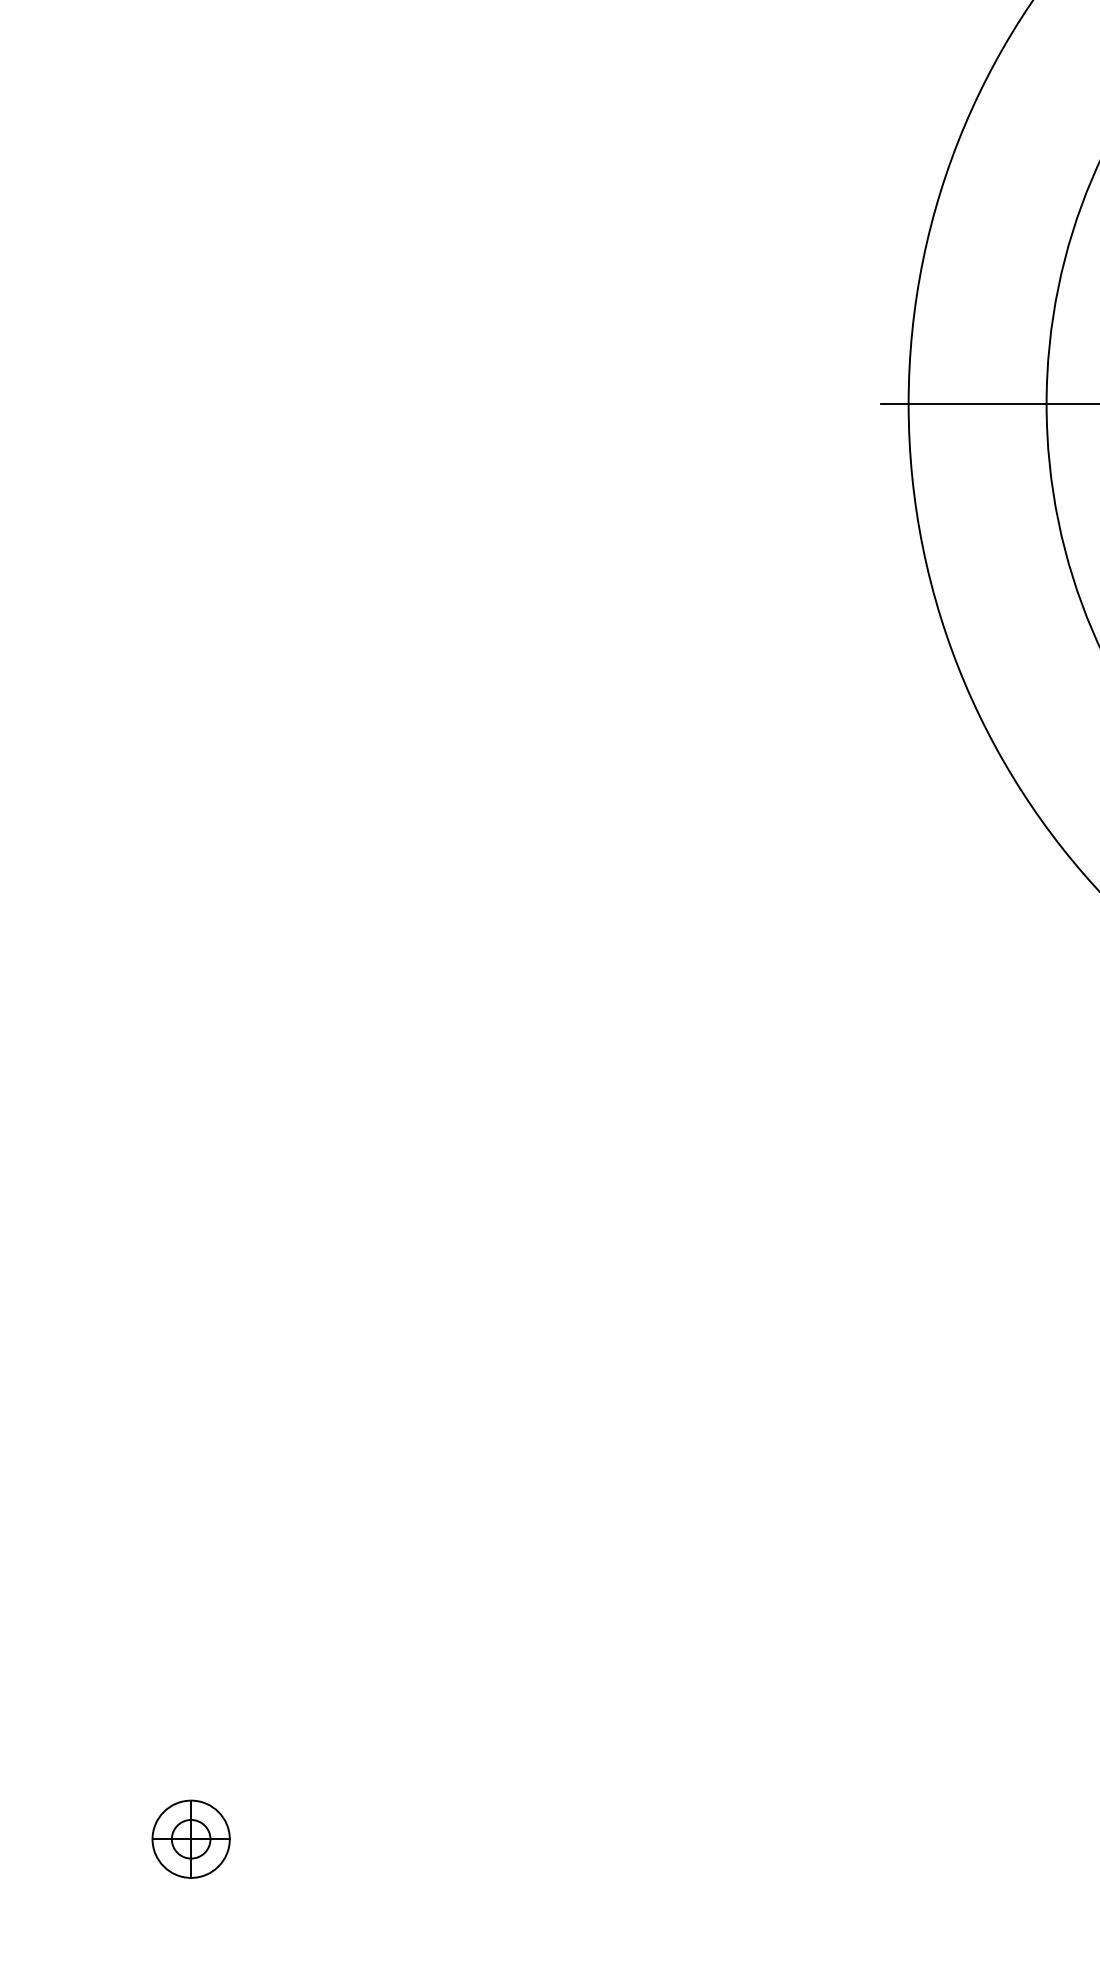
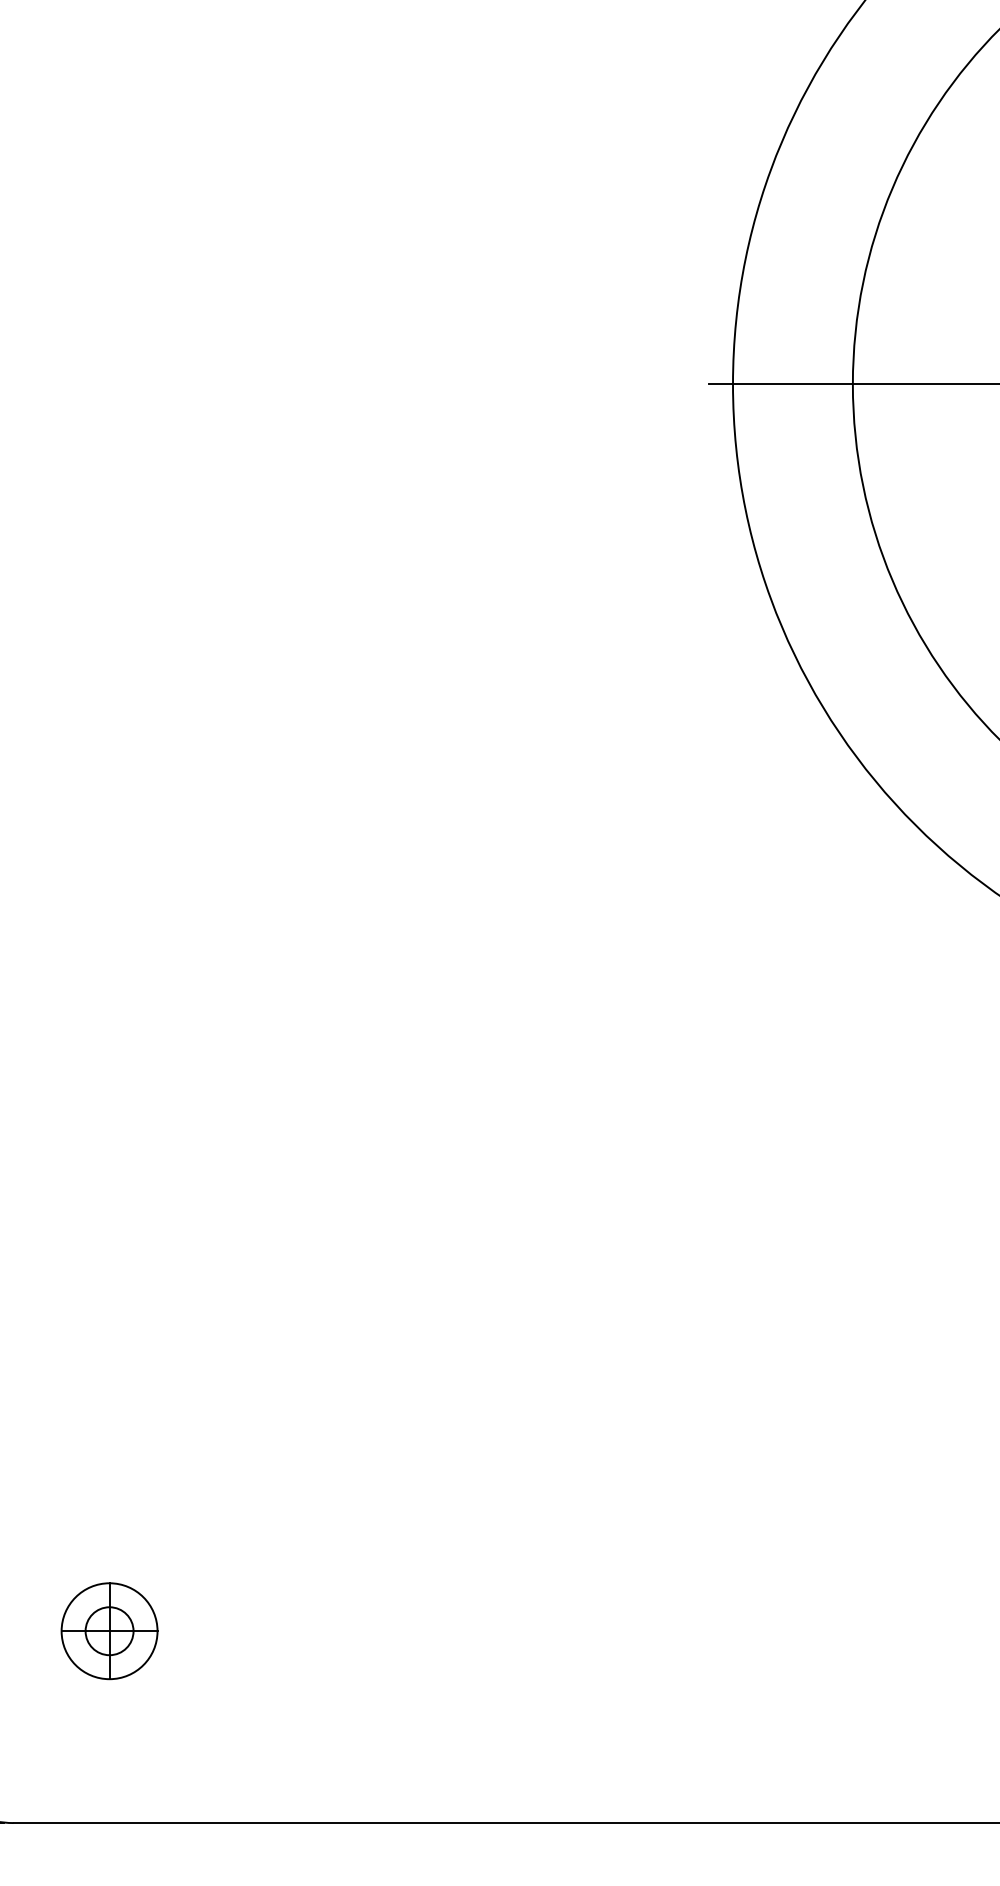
part: (191, 1839) -> (109, 1631), size x1.43

